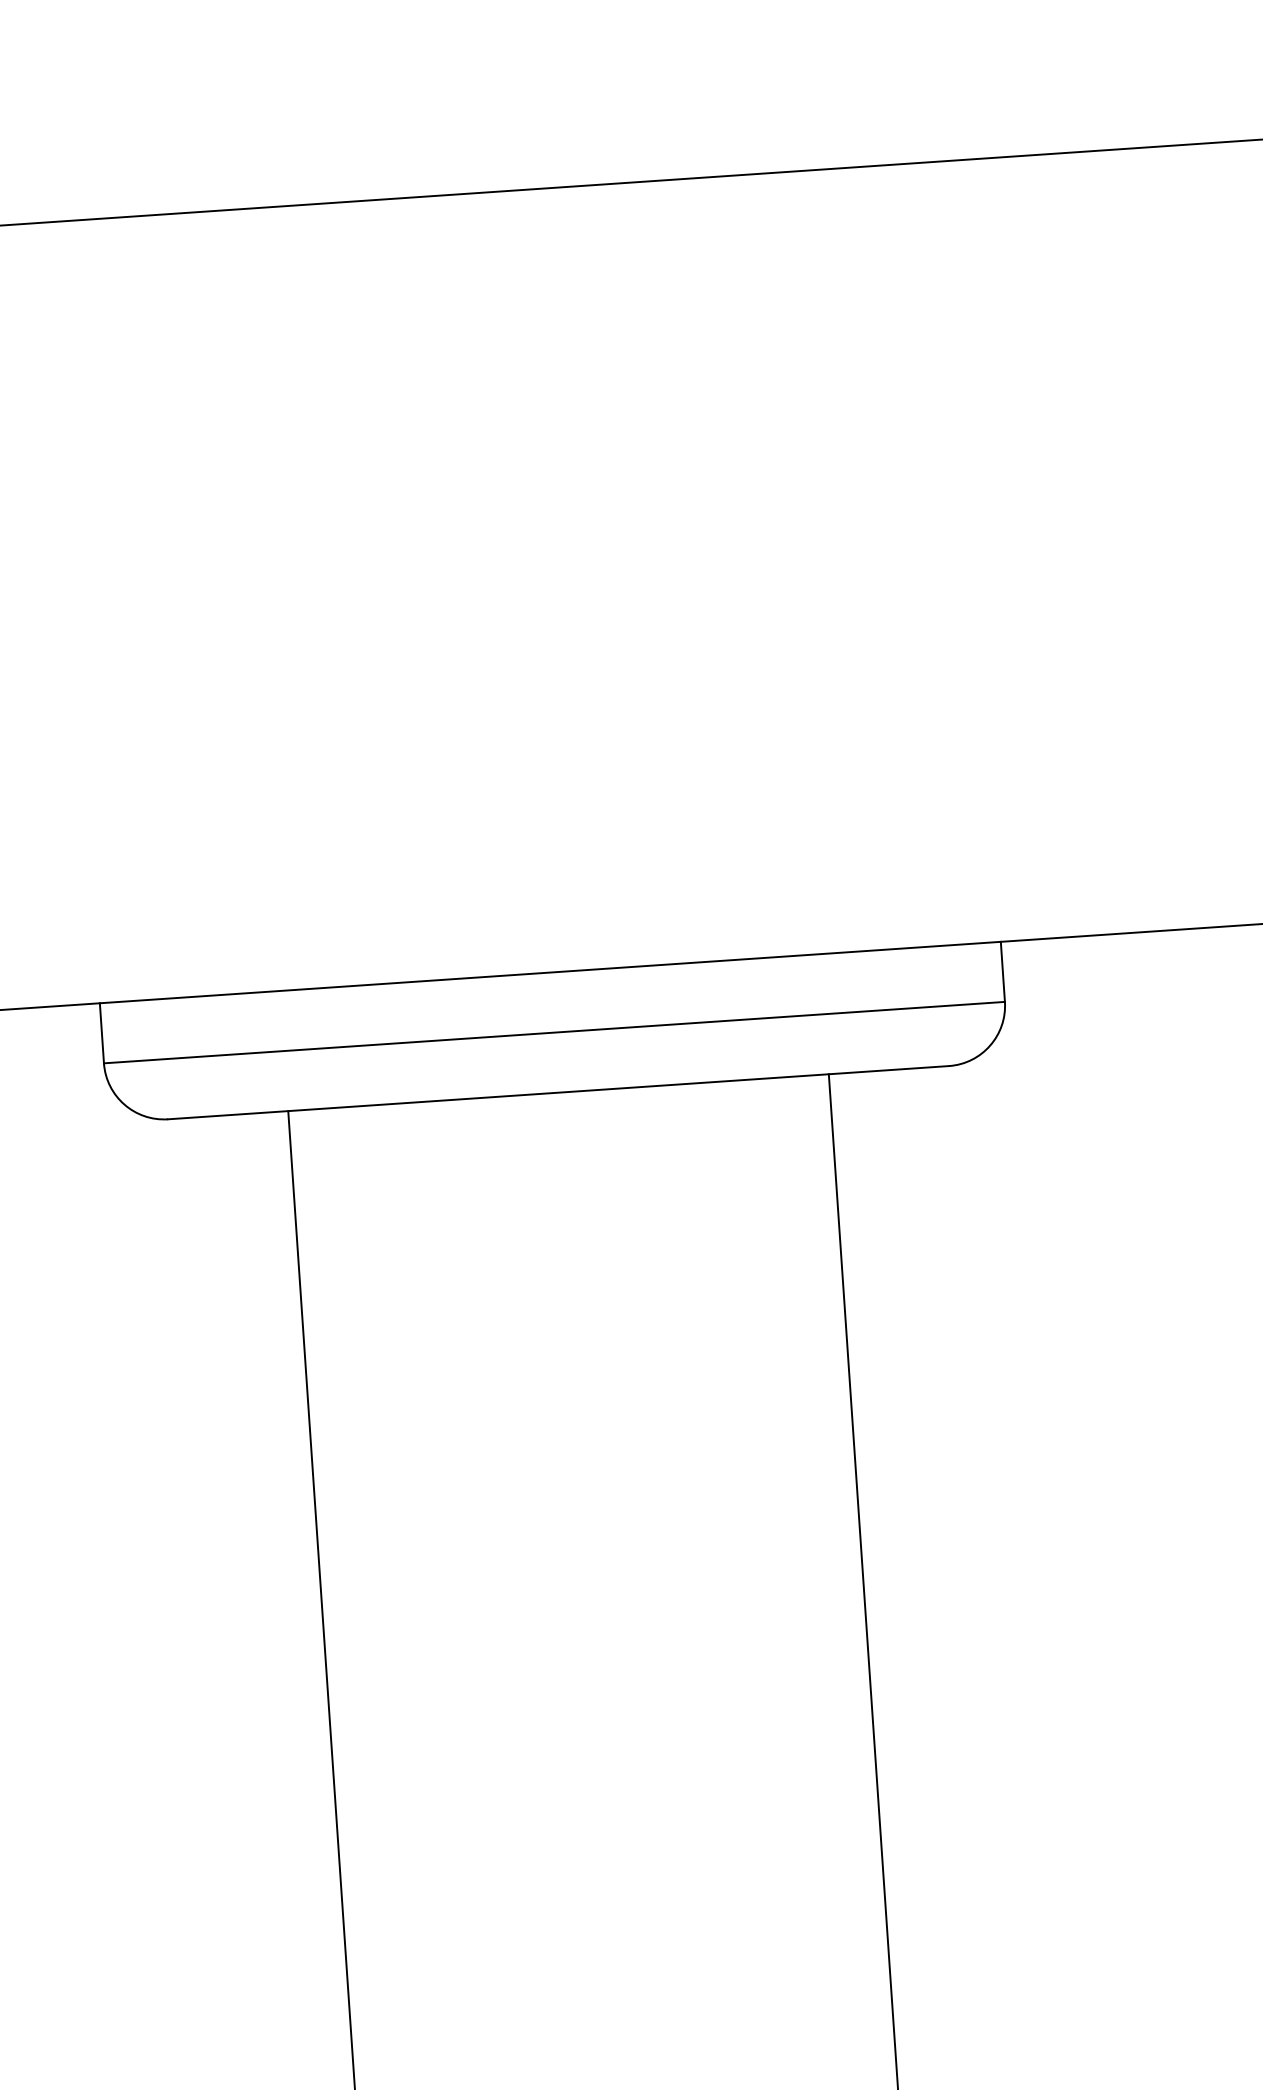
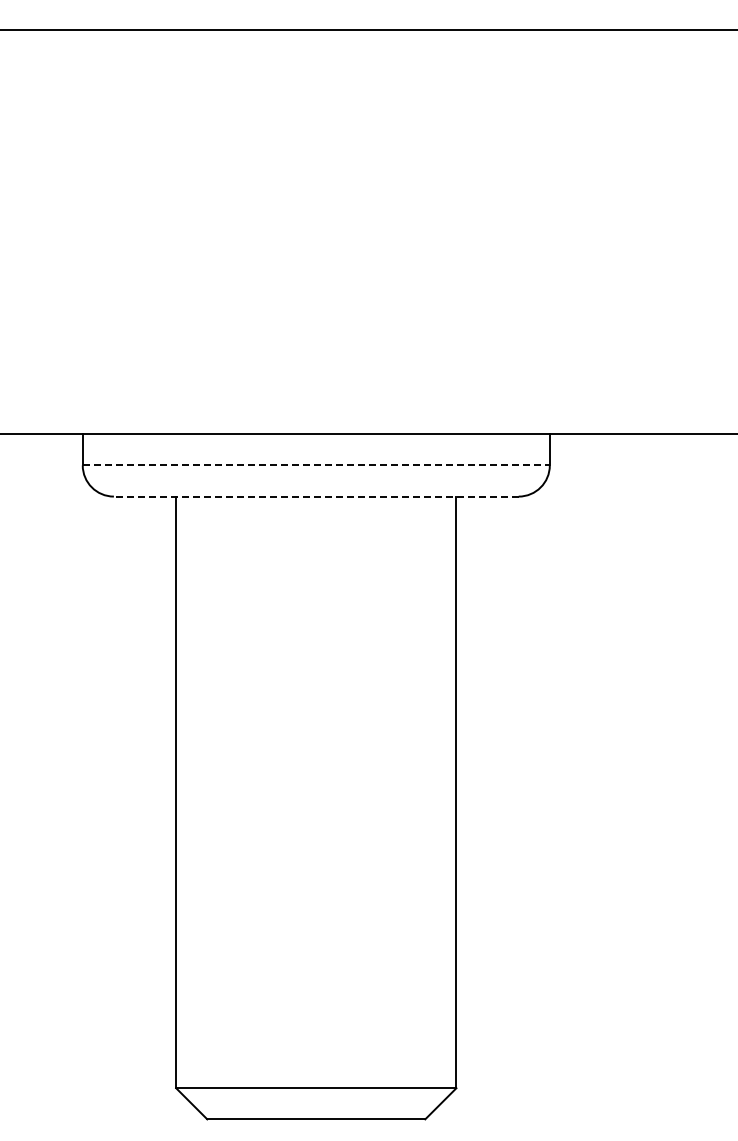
line: (554, 1032) -> (316, 465), solid -> dashed
line: (556, 1092) -> (315, 496), solid -> dashed

